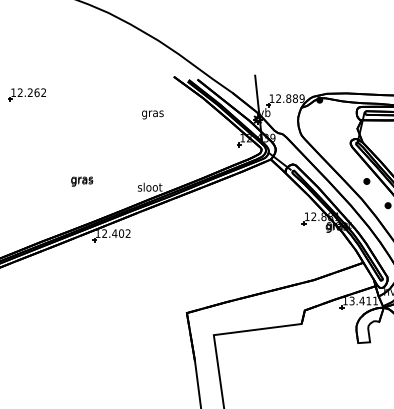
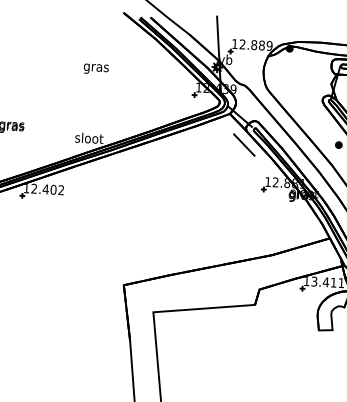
text: (152, 114) -> (95, 68), moved
line: (284, 186) -> (243, 145), added

